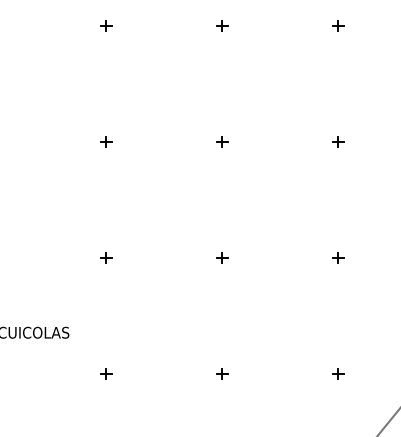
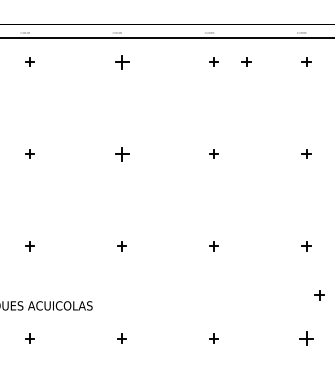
part: (105, 25) -> (121, 61), size x1.6
part: (262, 25) -> (246, 61), added
part: (105, 141) -> (121, 153), size x1.6
part: (354, 319) -> (319, 295), added
part: (338, 373) -> (306, 338), size x1.6

